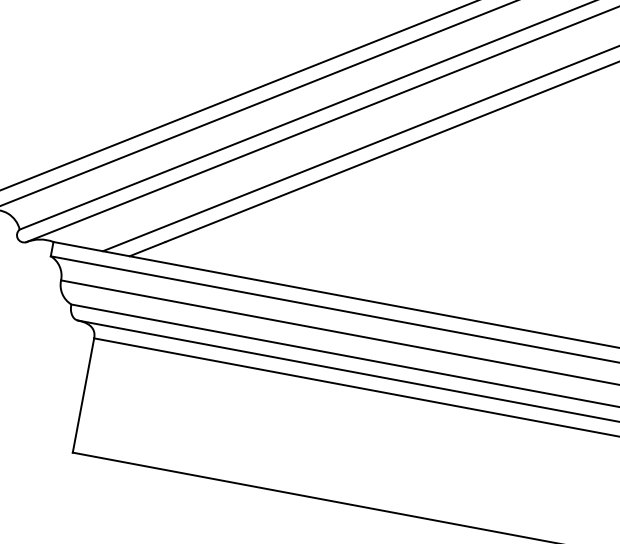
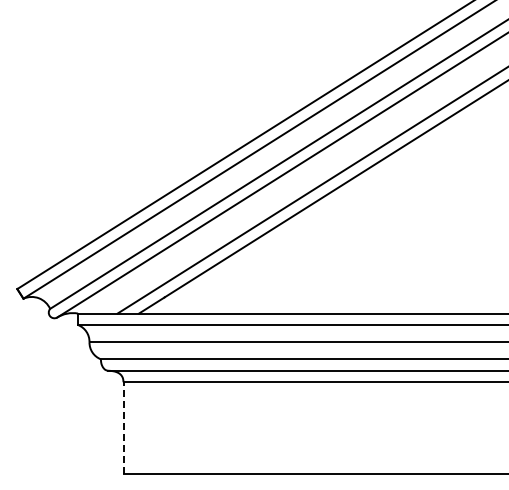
line: (83, 394) -> (123, 427), solid -> dashed

